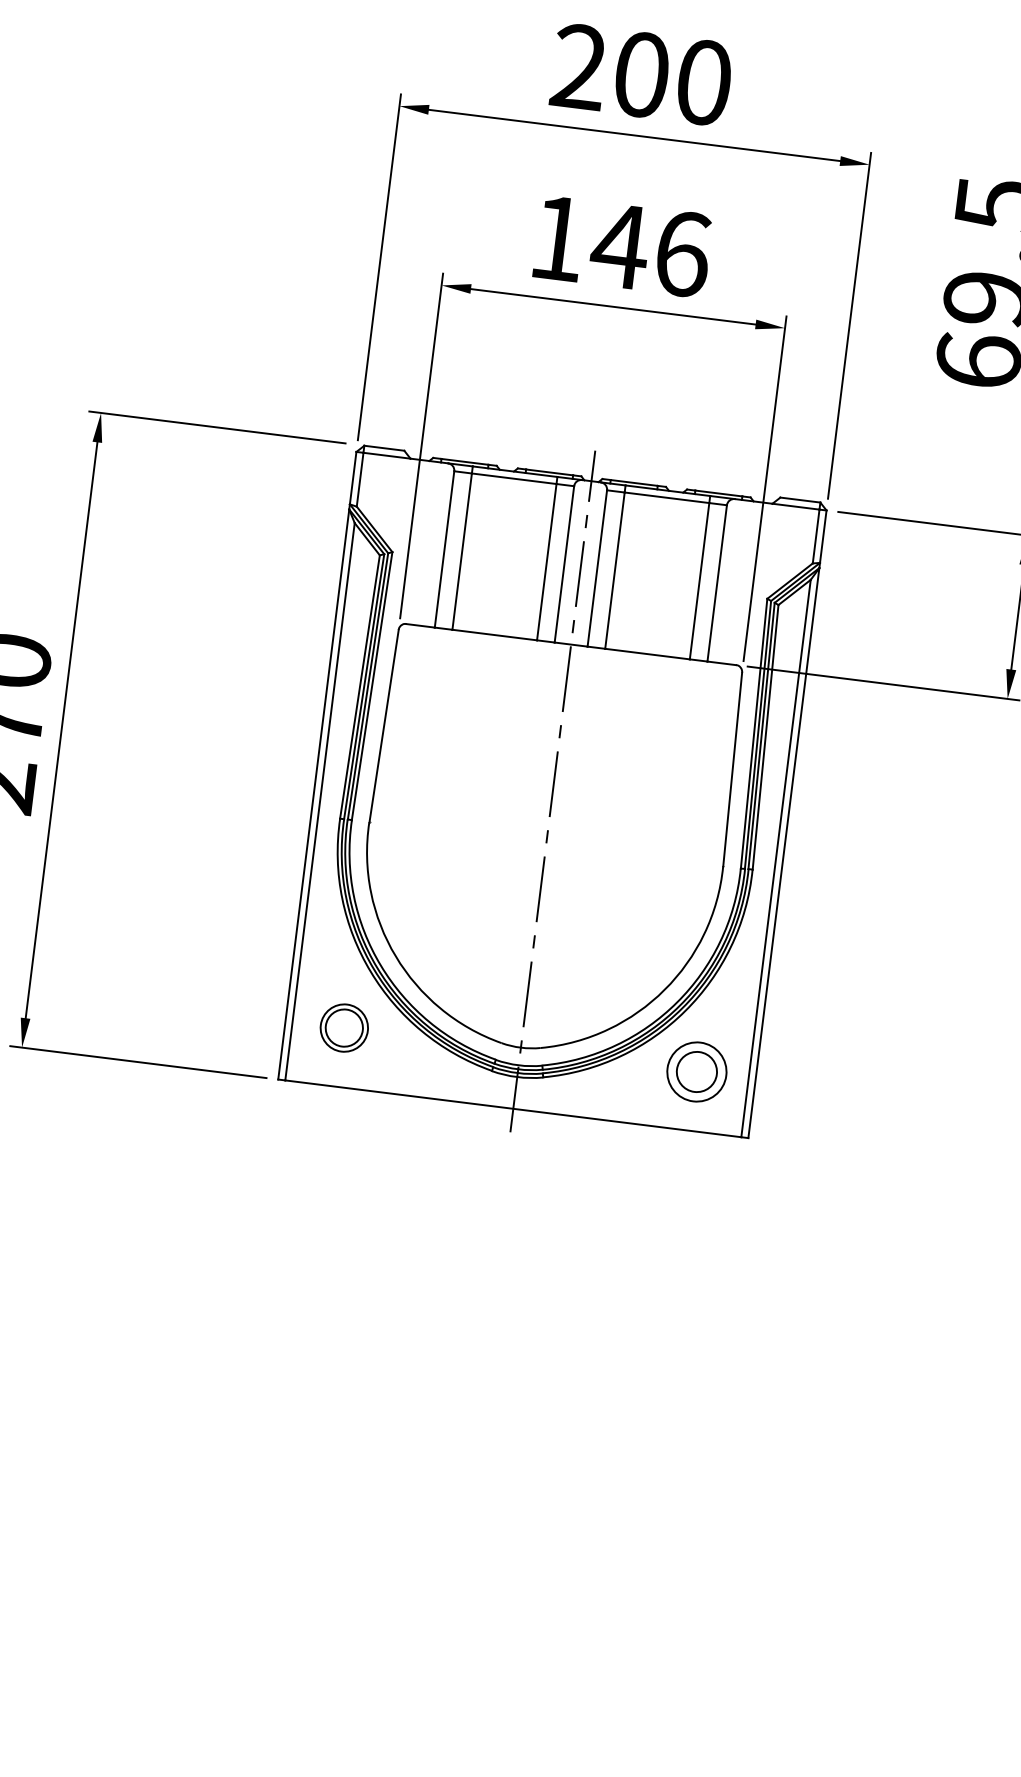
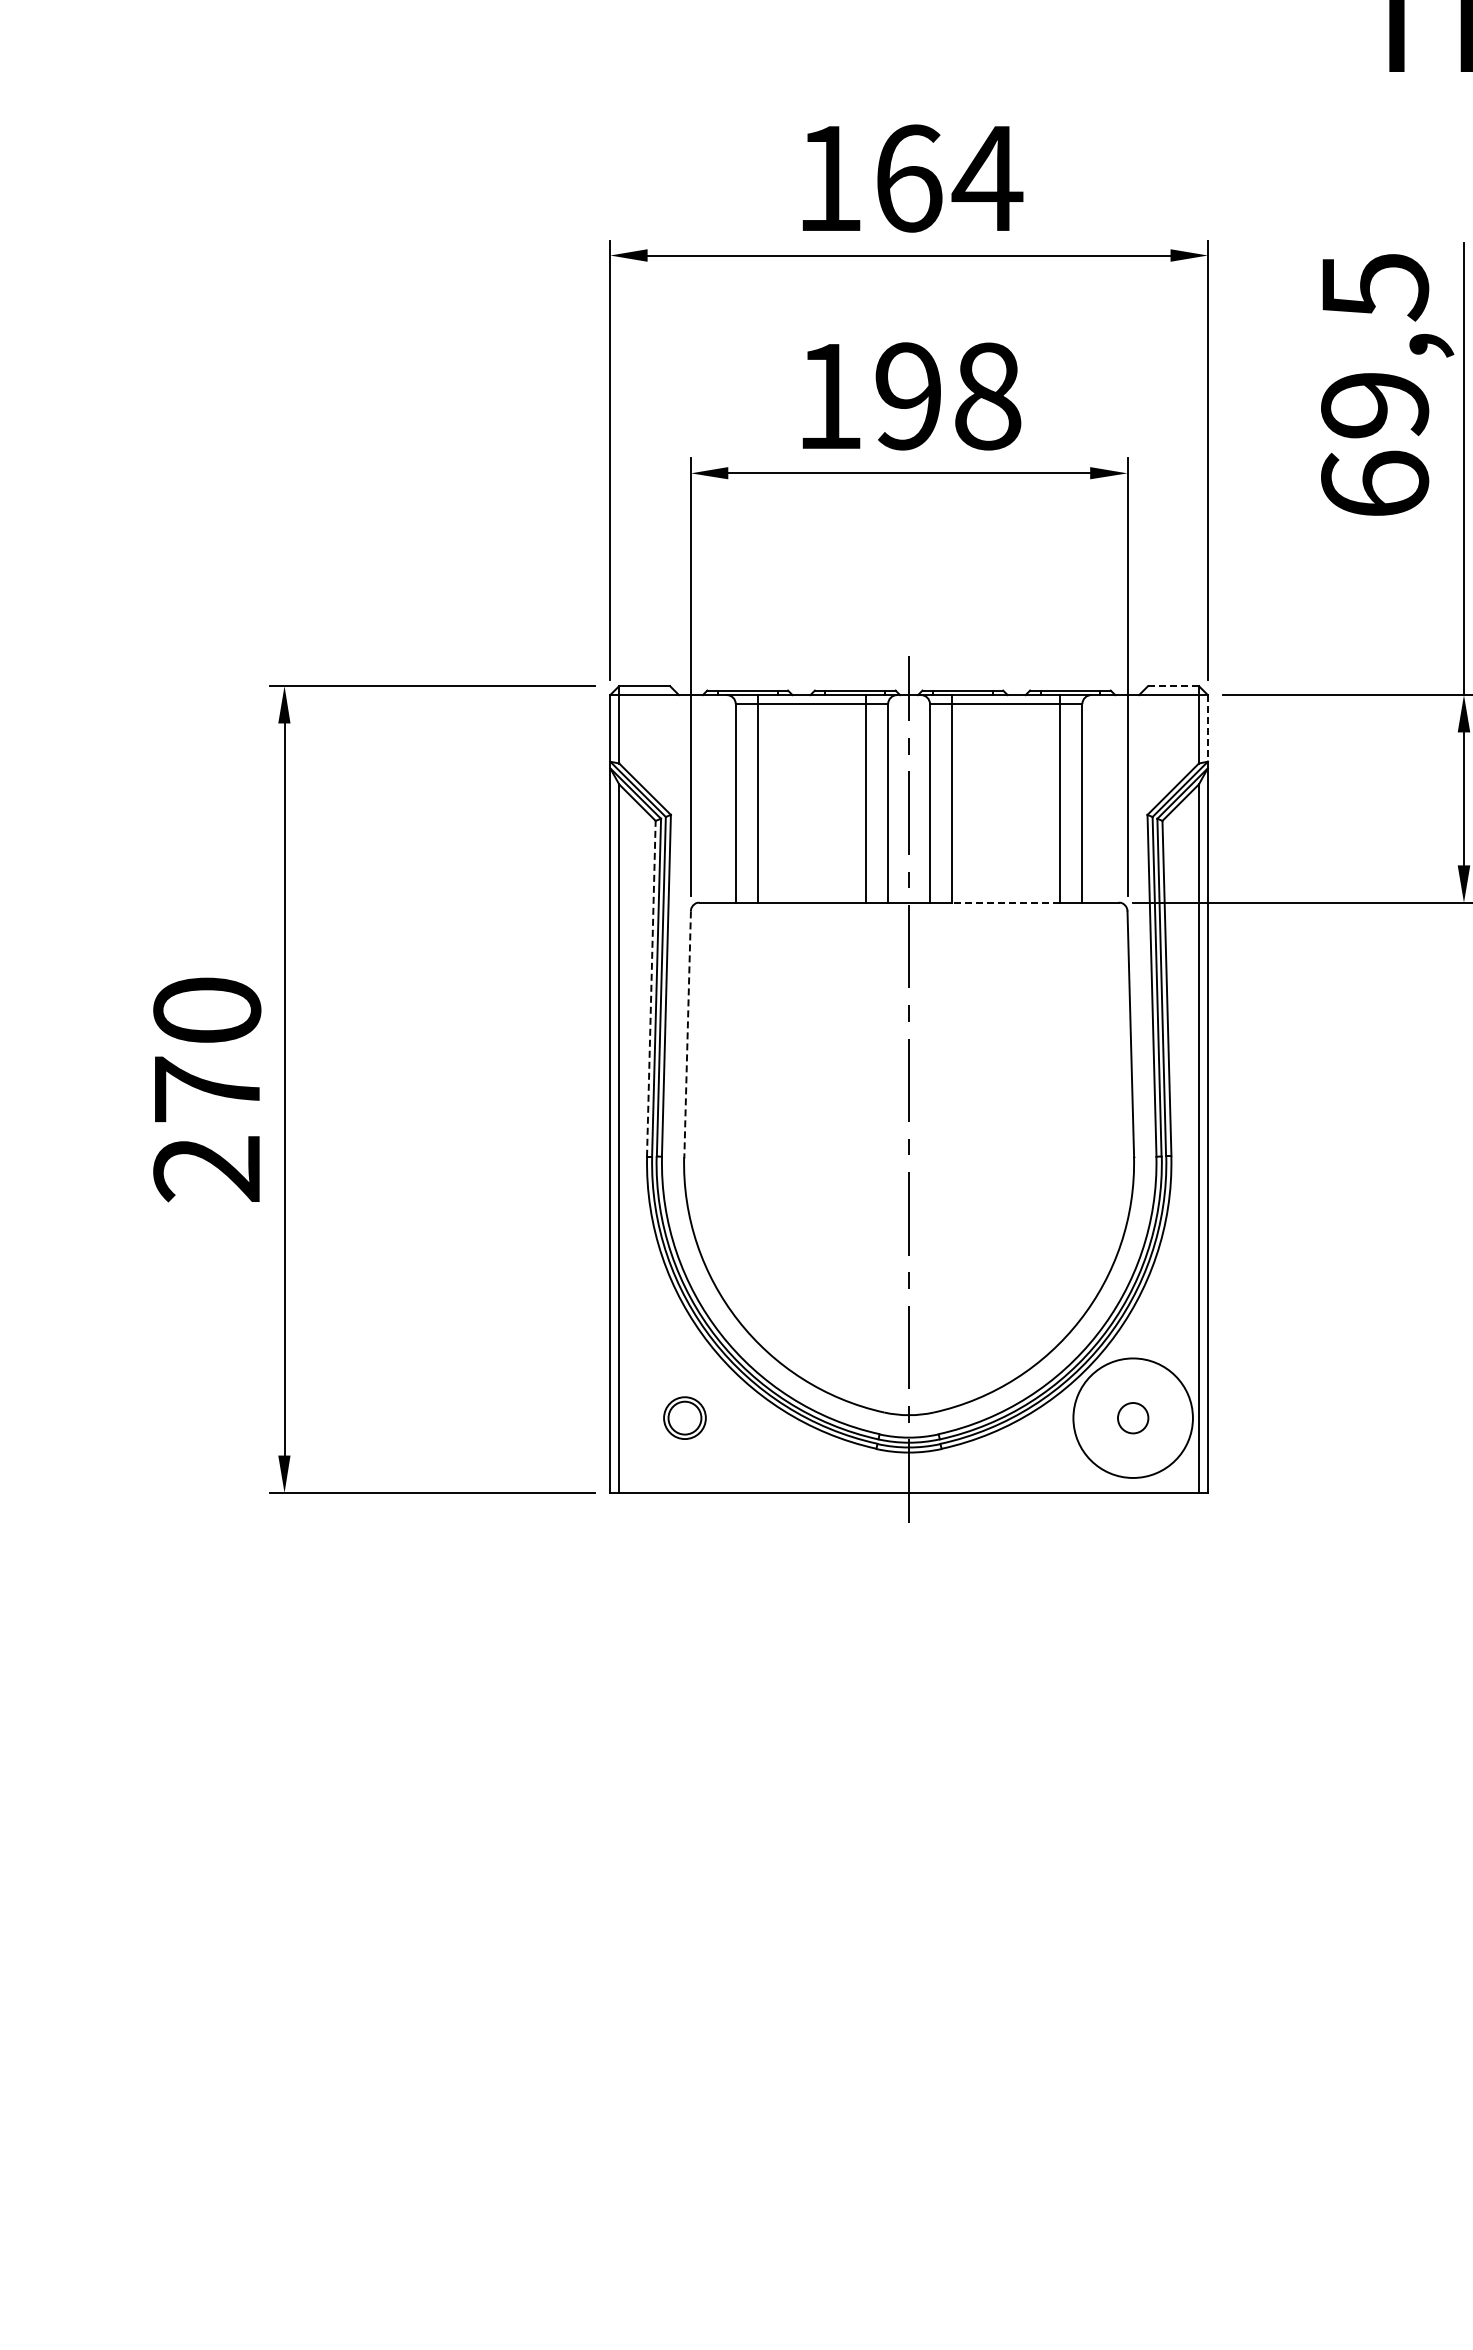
text: (642, 74) -> (909, 178), 200 -> 164
text: (650, 250) -> (946, 396), 146 -> 198
line: (801, 500) -> (1174, 686), solid -> dashed
line: (822, 536) -> (1207, 728), solid -> dashed
line: (647, 653) -> (1006, 902), solid -> dashed
line: (360, 686) -> (651, 988), solid -> dashed
line: (383, 726) -> (687, 1034), solid -> dashed
part: (344, 1027) -> (684, 1417), size x0.7
circle: (696, 1071) -> (1132, 1417), size x0.6
circle: (696, 1071) -> (1132, 1417), size x1.6

